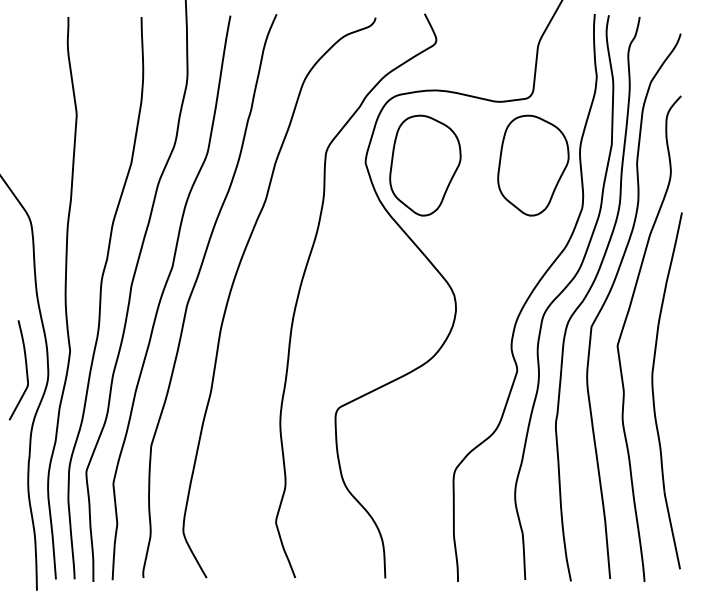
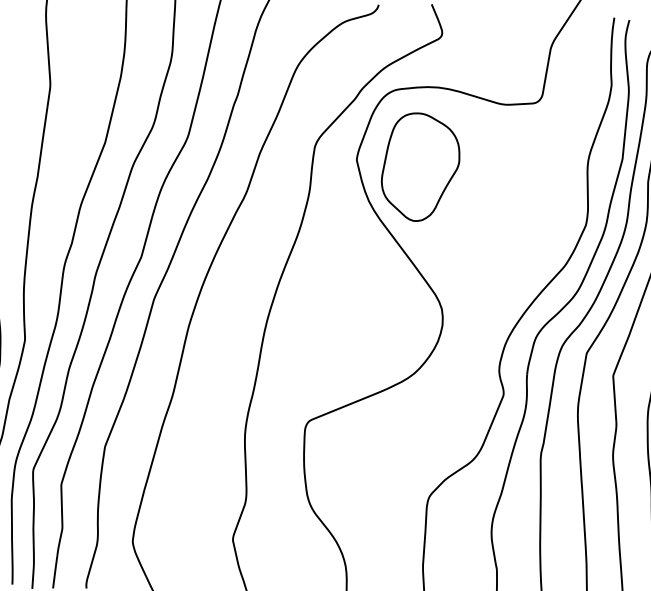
part: (533, 165) -> (536, 175), removed

